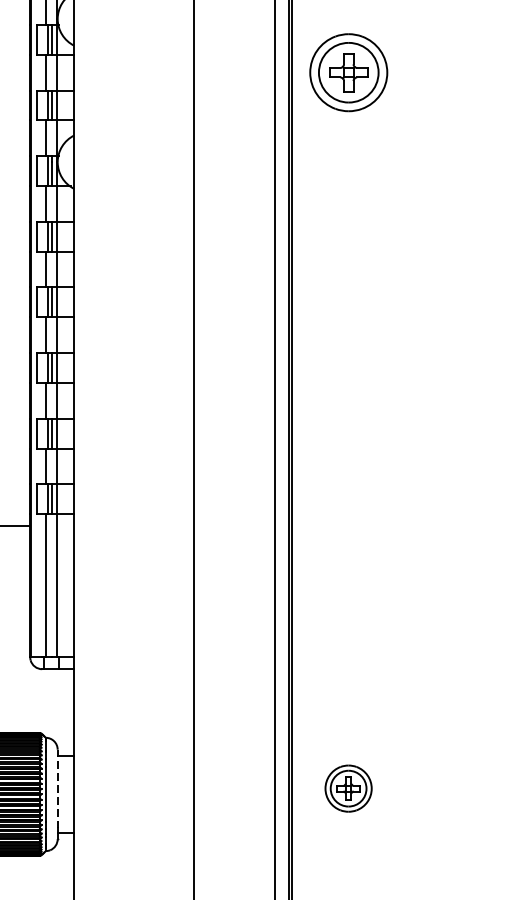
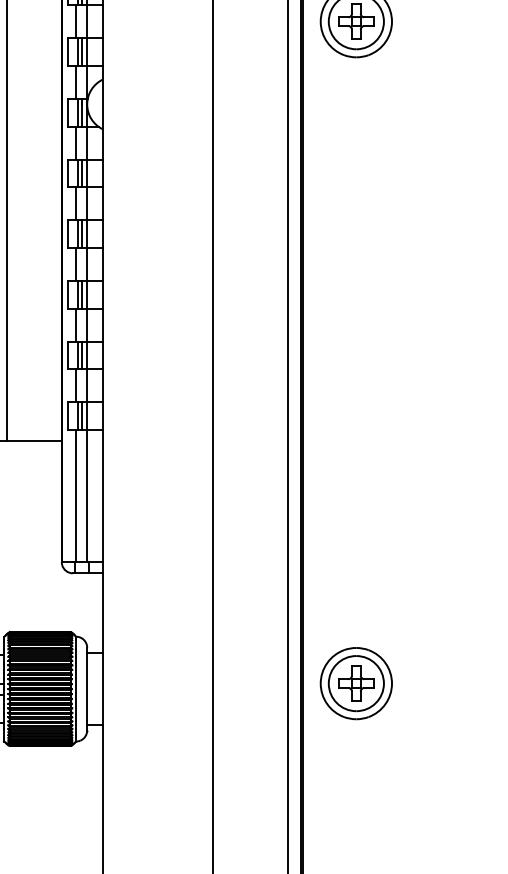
line: (58, 788) -> (87, 683), dashed -> solid
part: (347, 788) -> (355, 683), size x1.67

